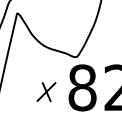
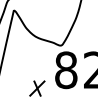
part: (46, 91) -> (37, 88), moved

